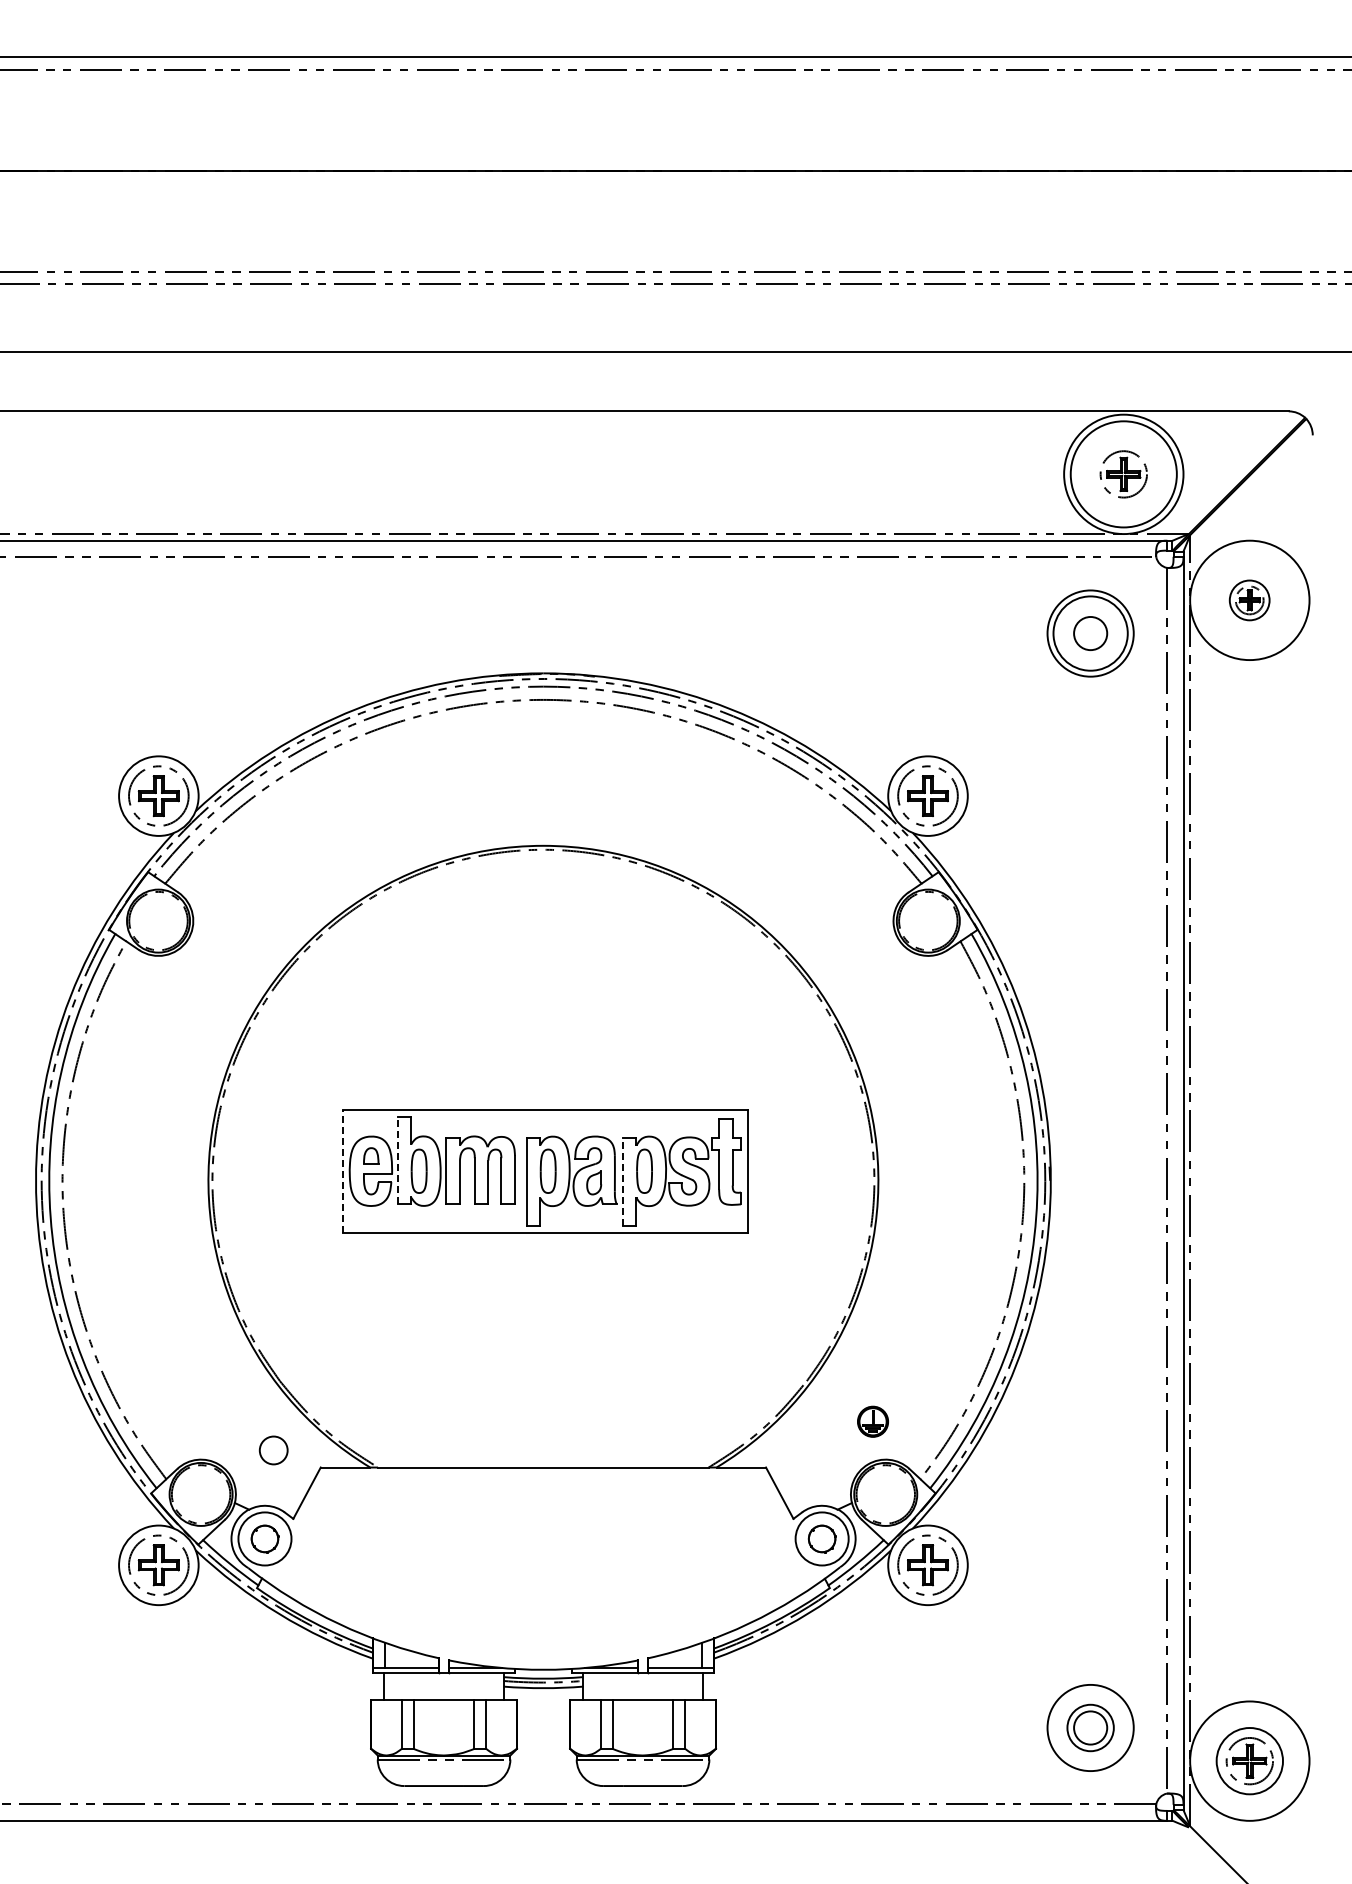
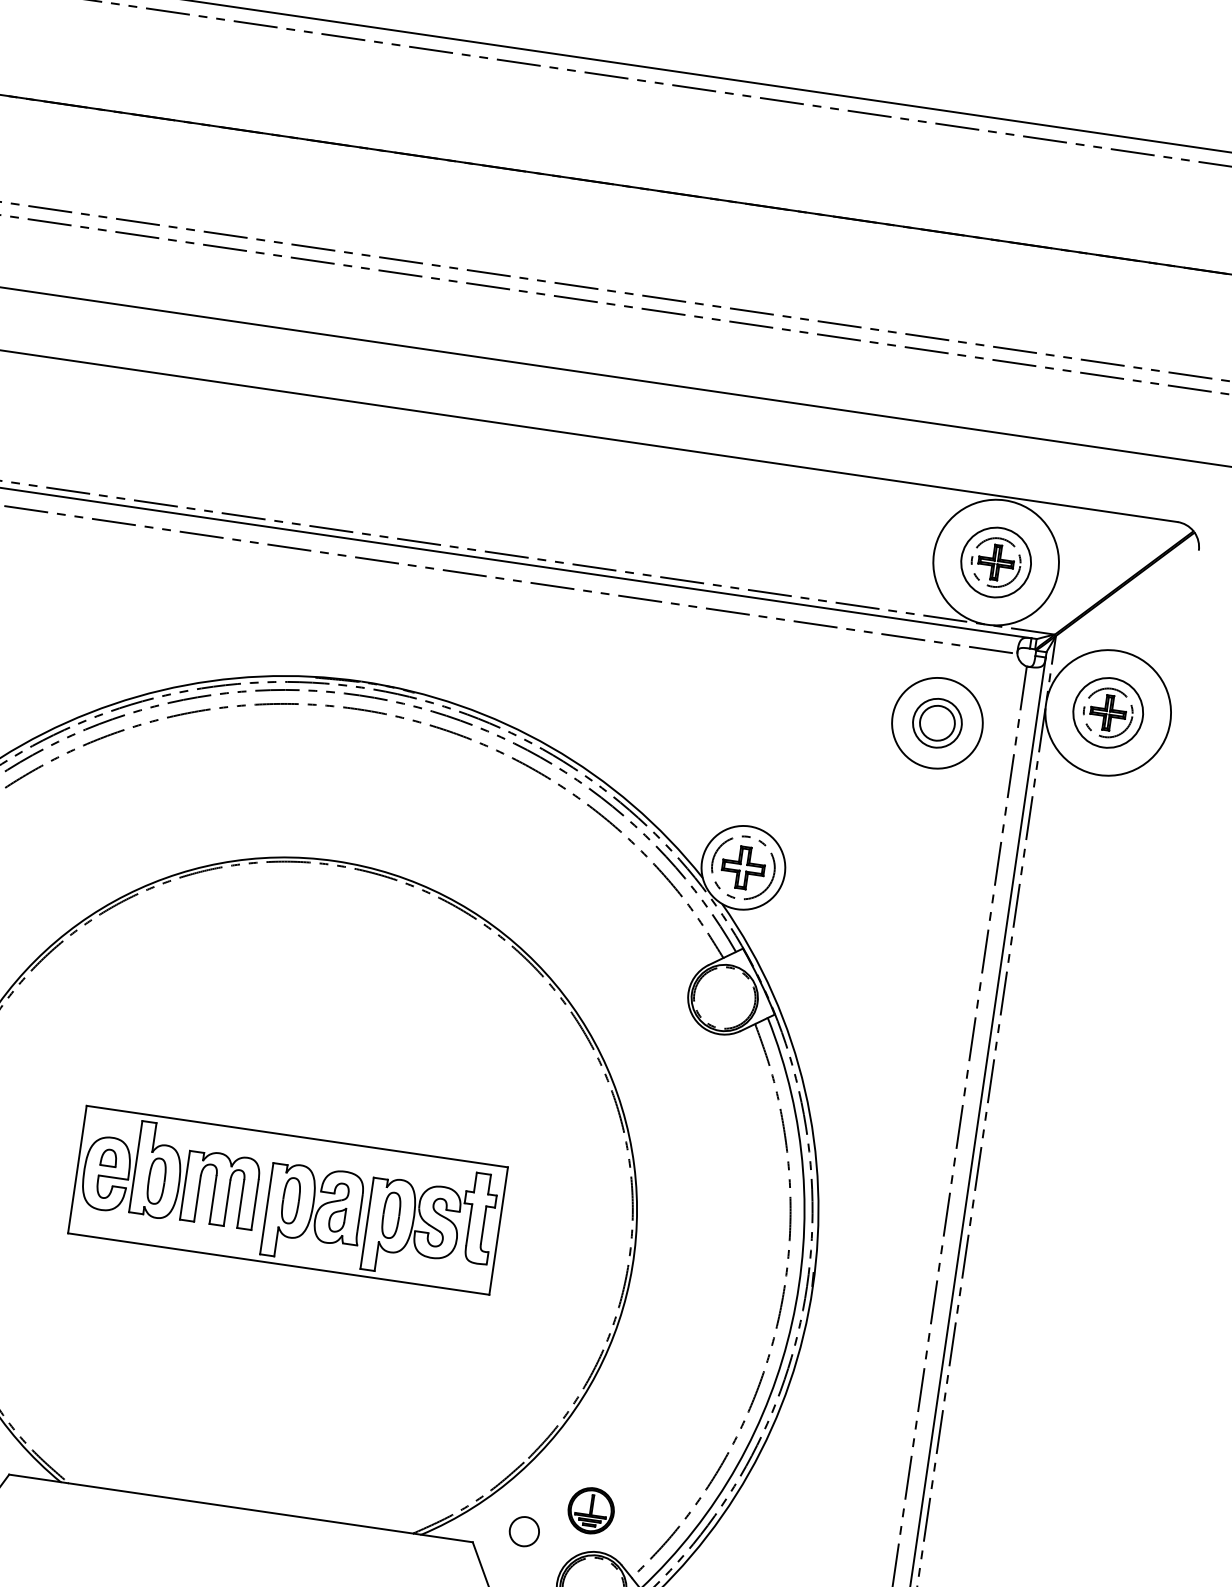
circle: (1123, 474) -> (995, 562), size x0.62
part: (1249, 600) -> (1107, 712), size x1.67
circle: (1090, 633) -> (937, 723), size x0.62
line: (397, 1160) -> (135, 1166), dashed -> solid
line: (343, 1170) -> (77, 1168), dashed -> solid
line: (622, 1182) -> (366, 1223), dashed -> solid
part: (872, 1421) -> (590, 1510), size x1.43
circle: (812, 1450) -> (523, 1531), added

